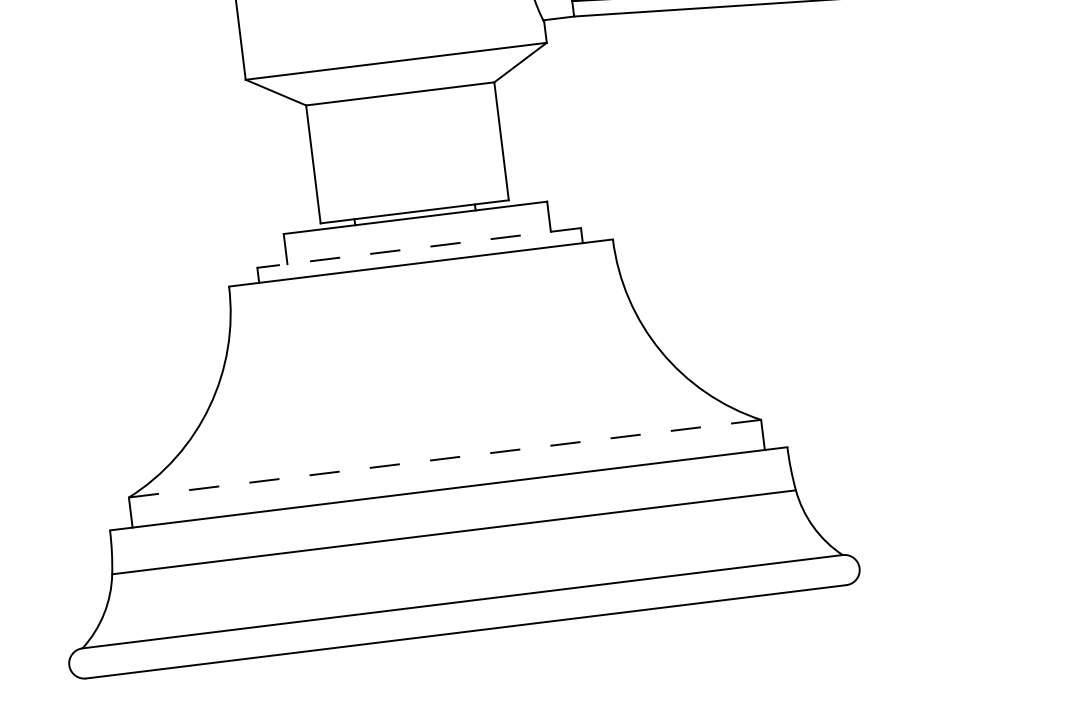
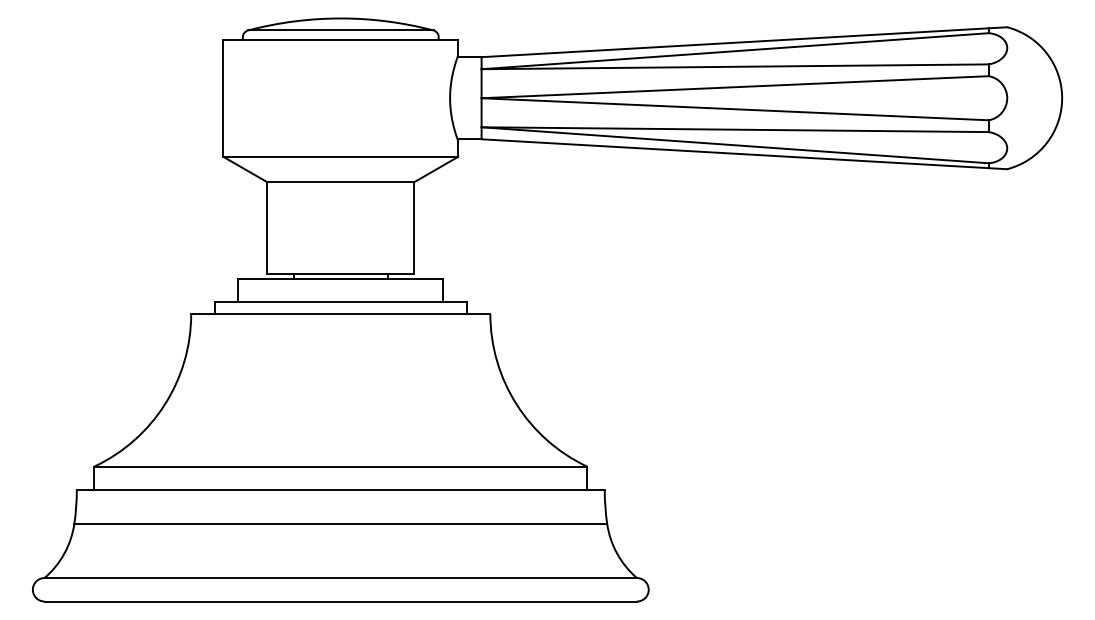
line: (418, 248) -> (340, 302), dashed -> solid
line: (444, 458) -> (340, 466), dashed -> solid

